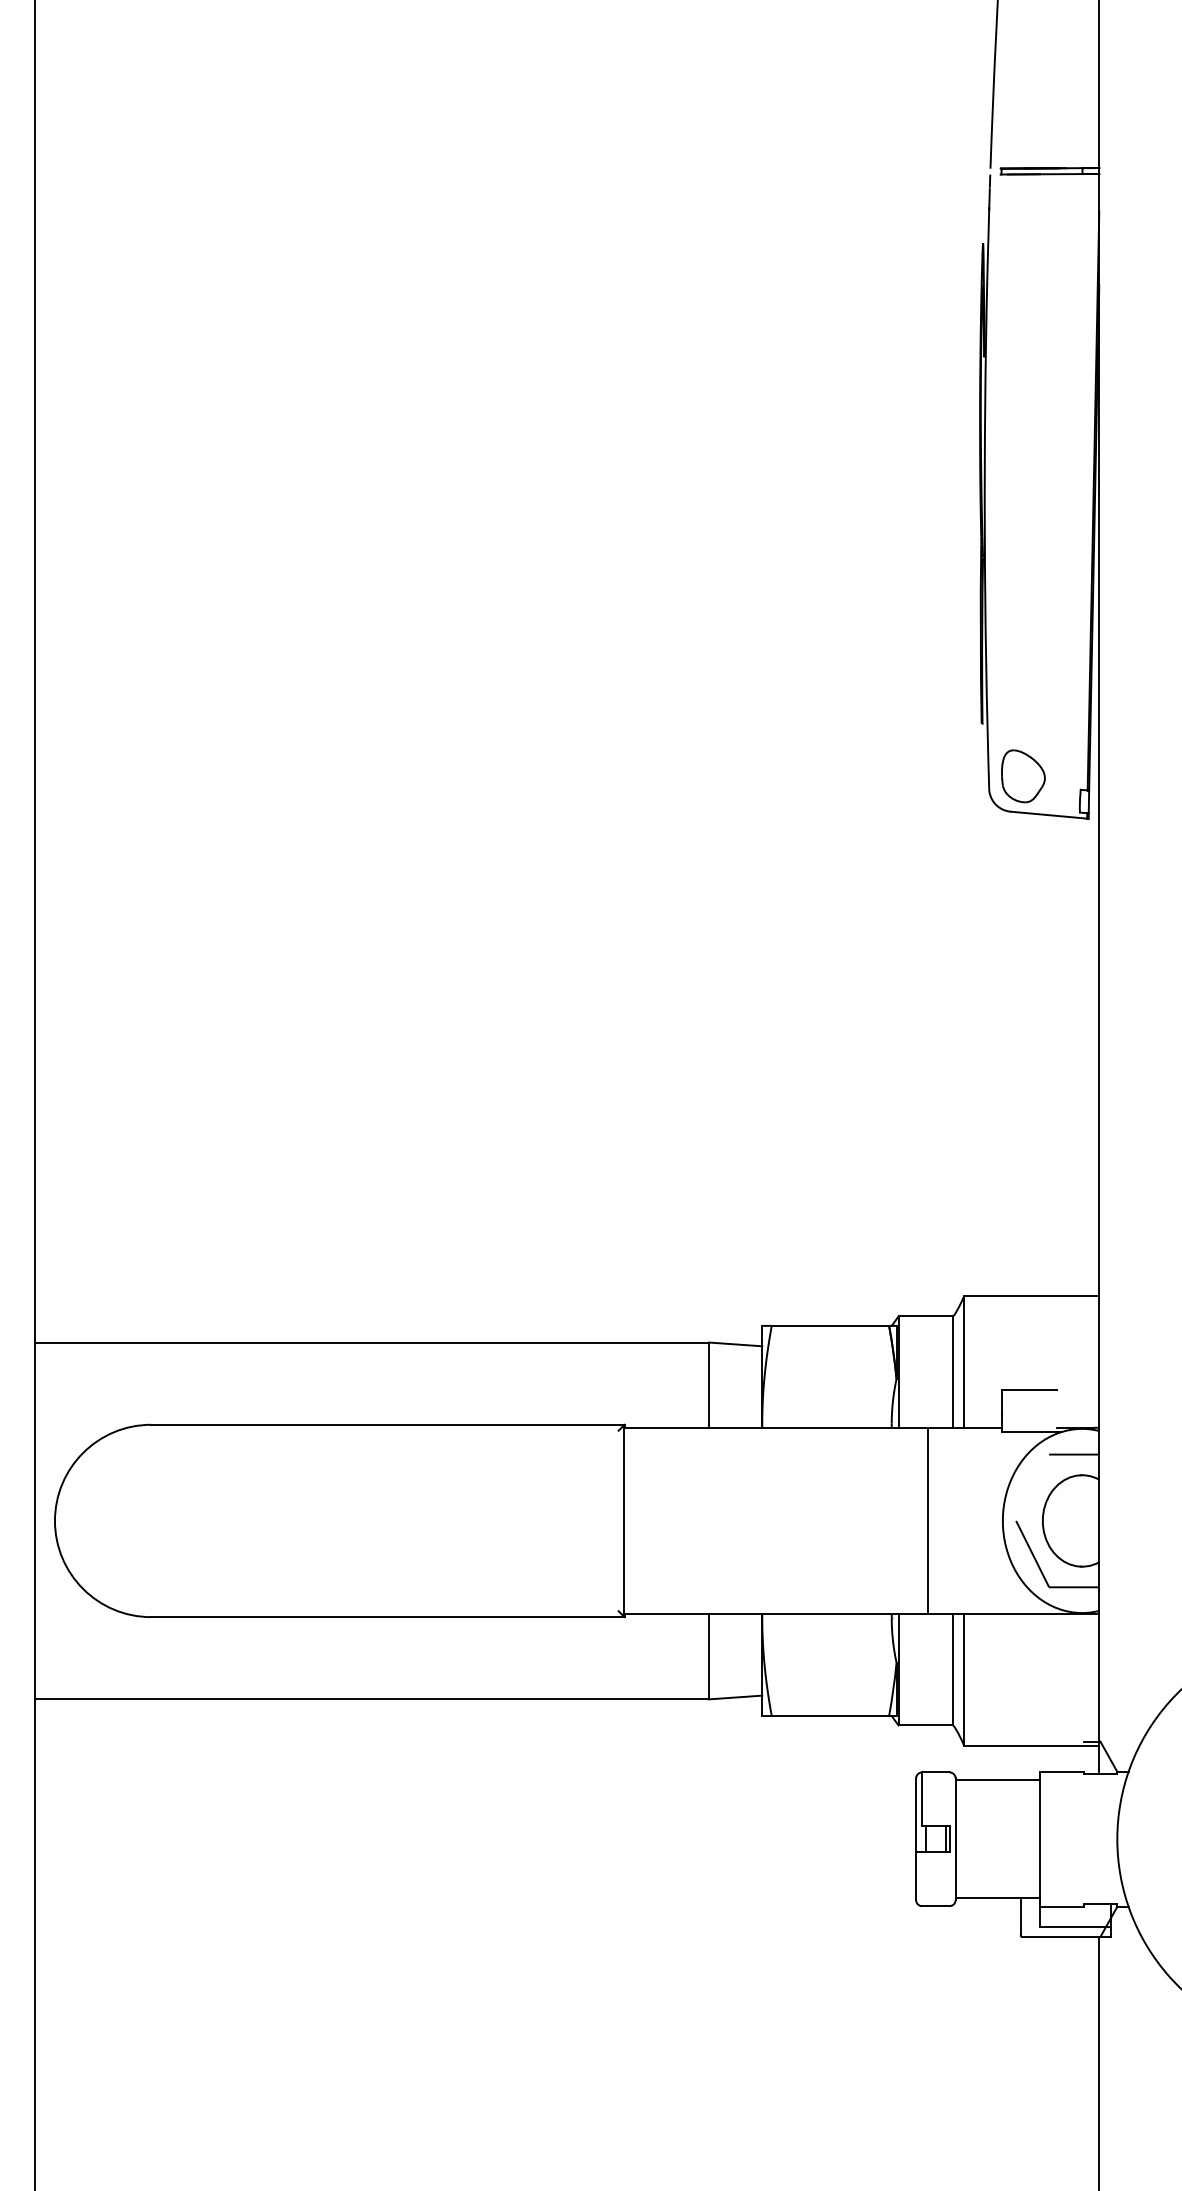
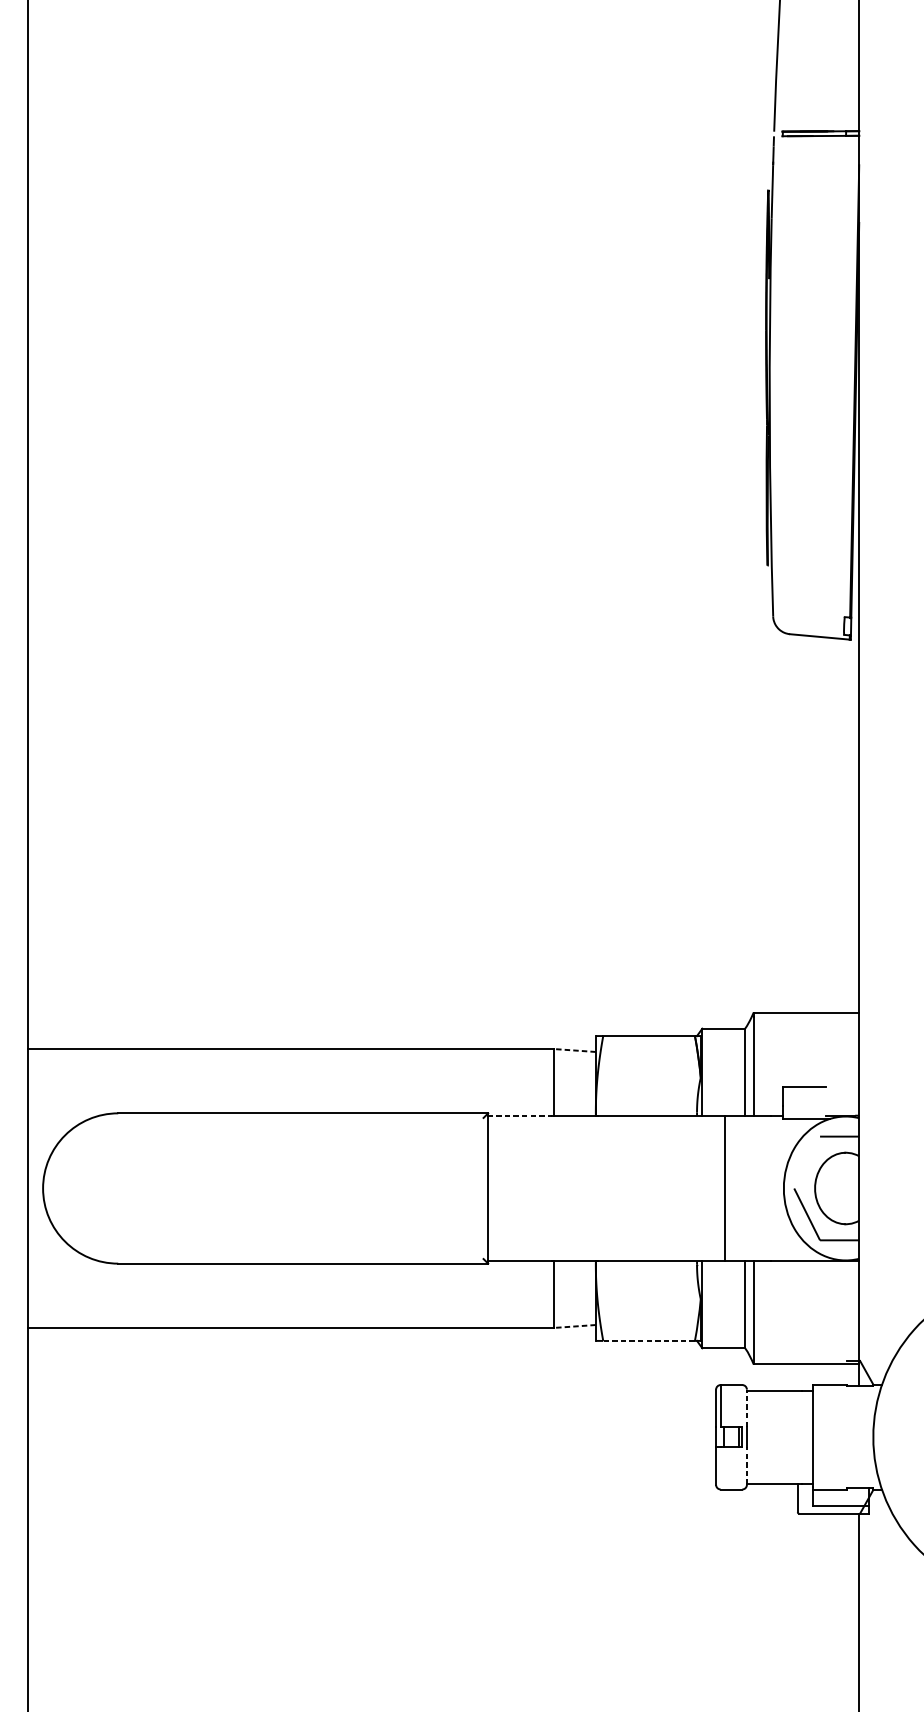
part: (1023, 776) -> (799, 606), removed
line: (735, 1344) -> (574, 1050), solid -> dashed
line: (665, 1427) -> (520, 1115), solid -> dashed
line: (735, 1697) -> (574, 1326), solid -> dashed
line: (830, 1716) -> (649, 1341), solid -> dashed
line: (955, 1802) -> (746, 1408), solid -> dashed
line: (955, 1876) -> (746, 1466), solid -> dashed

